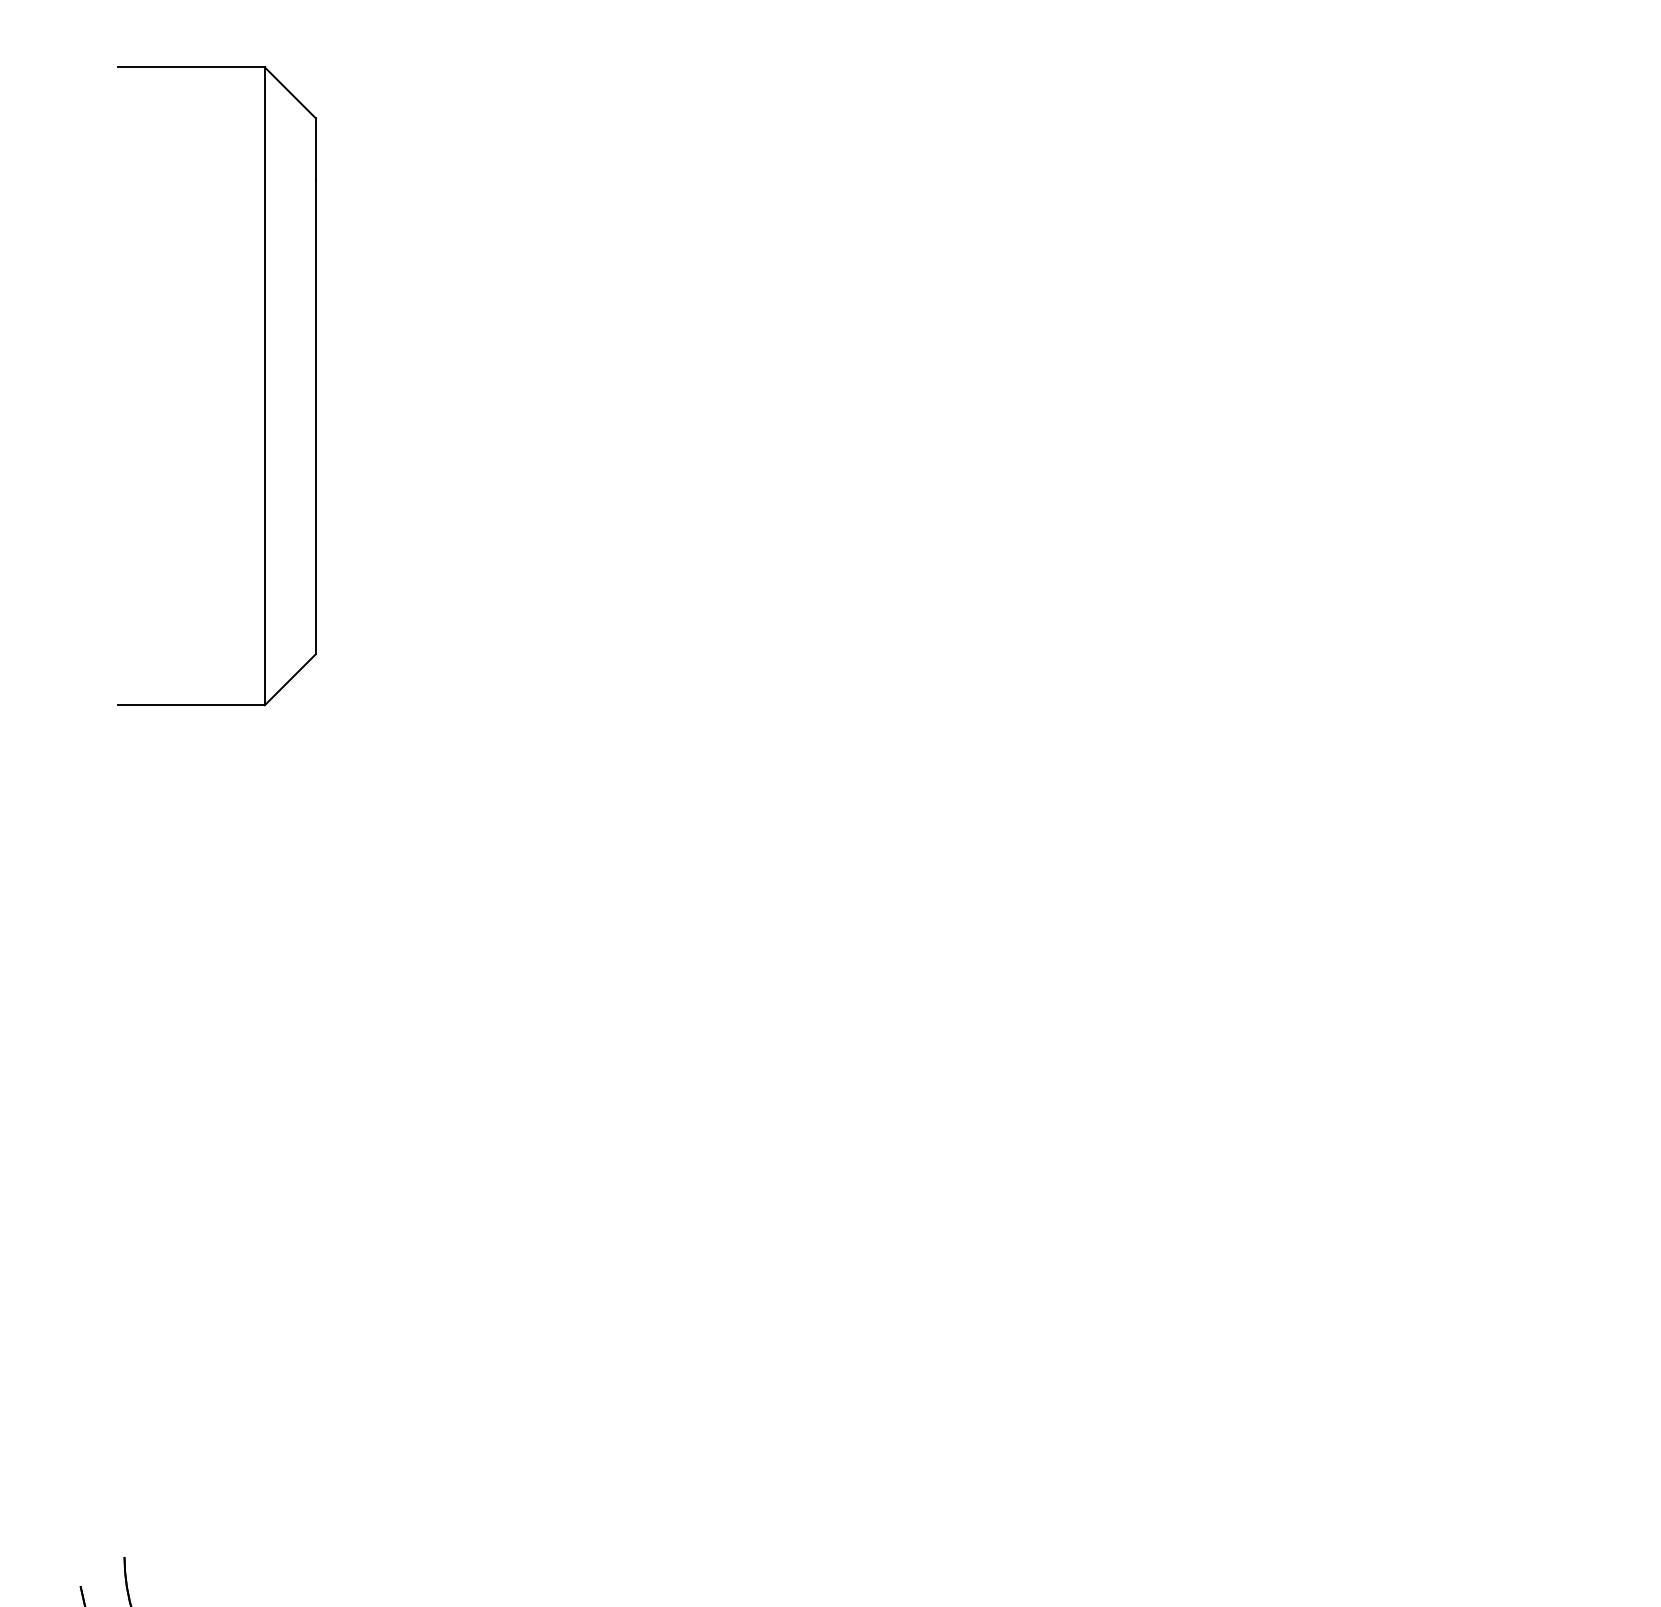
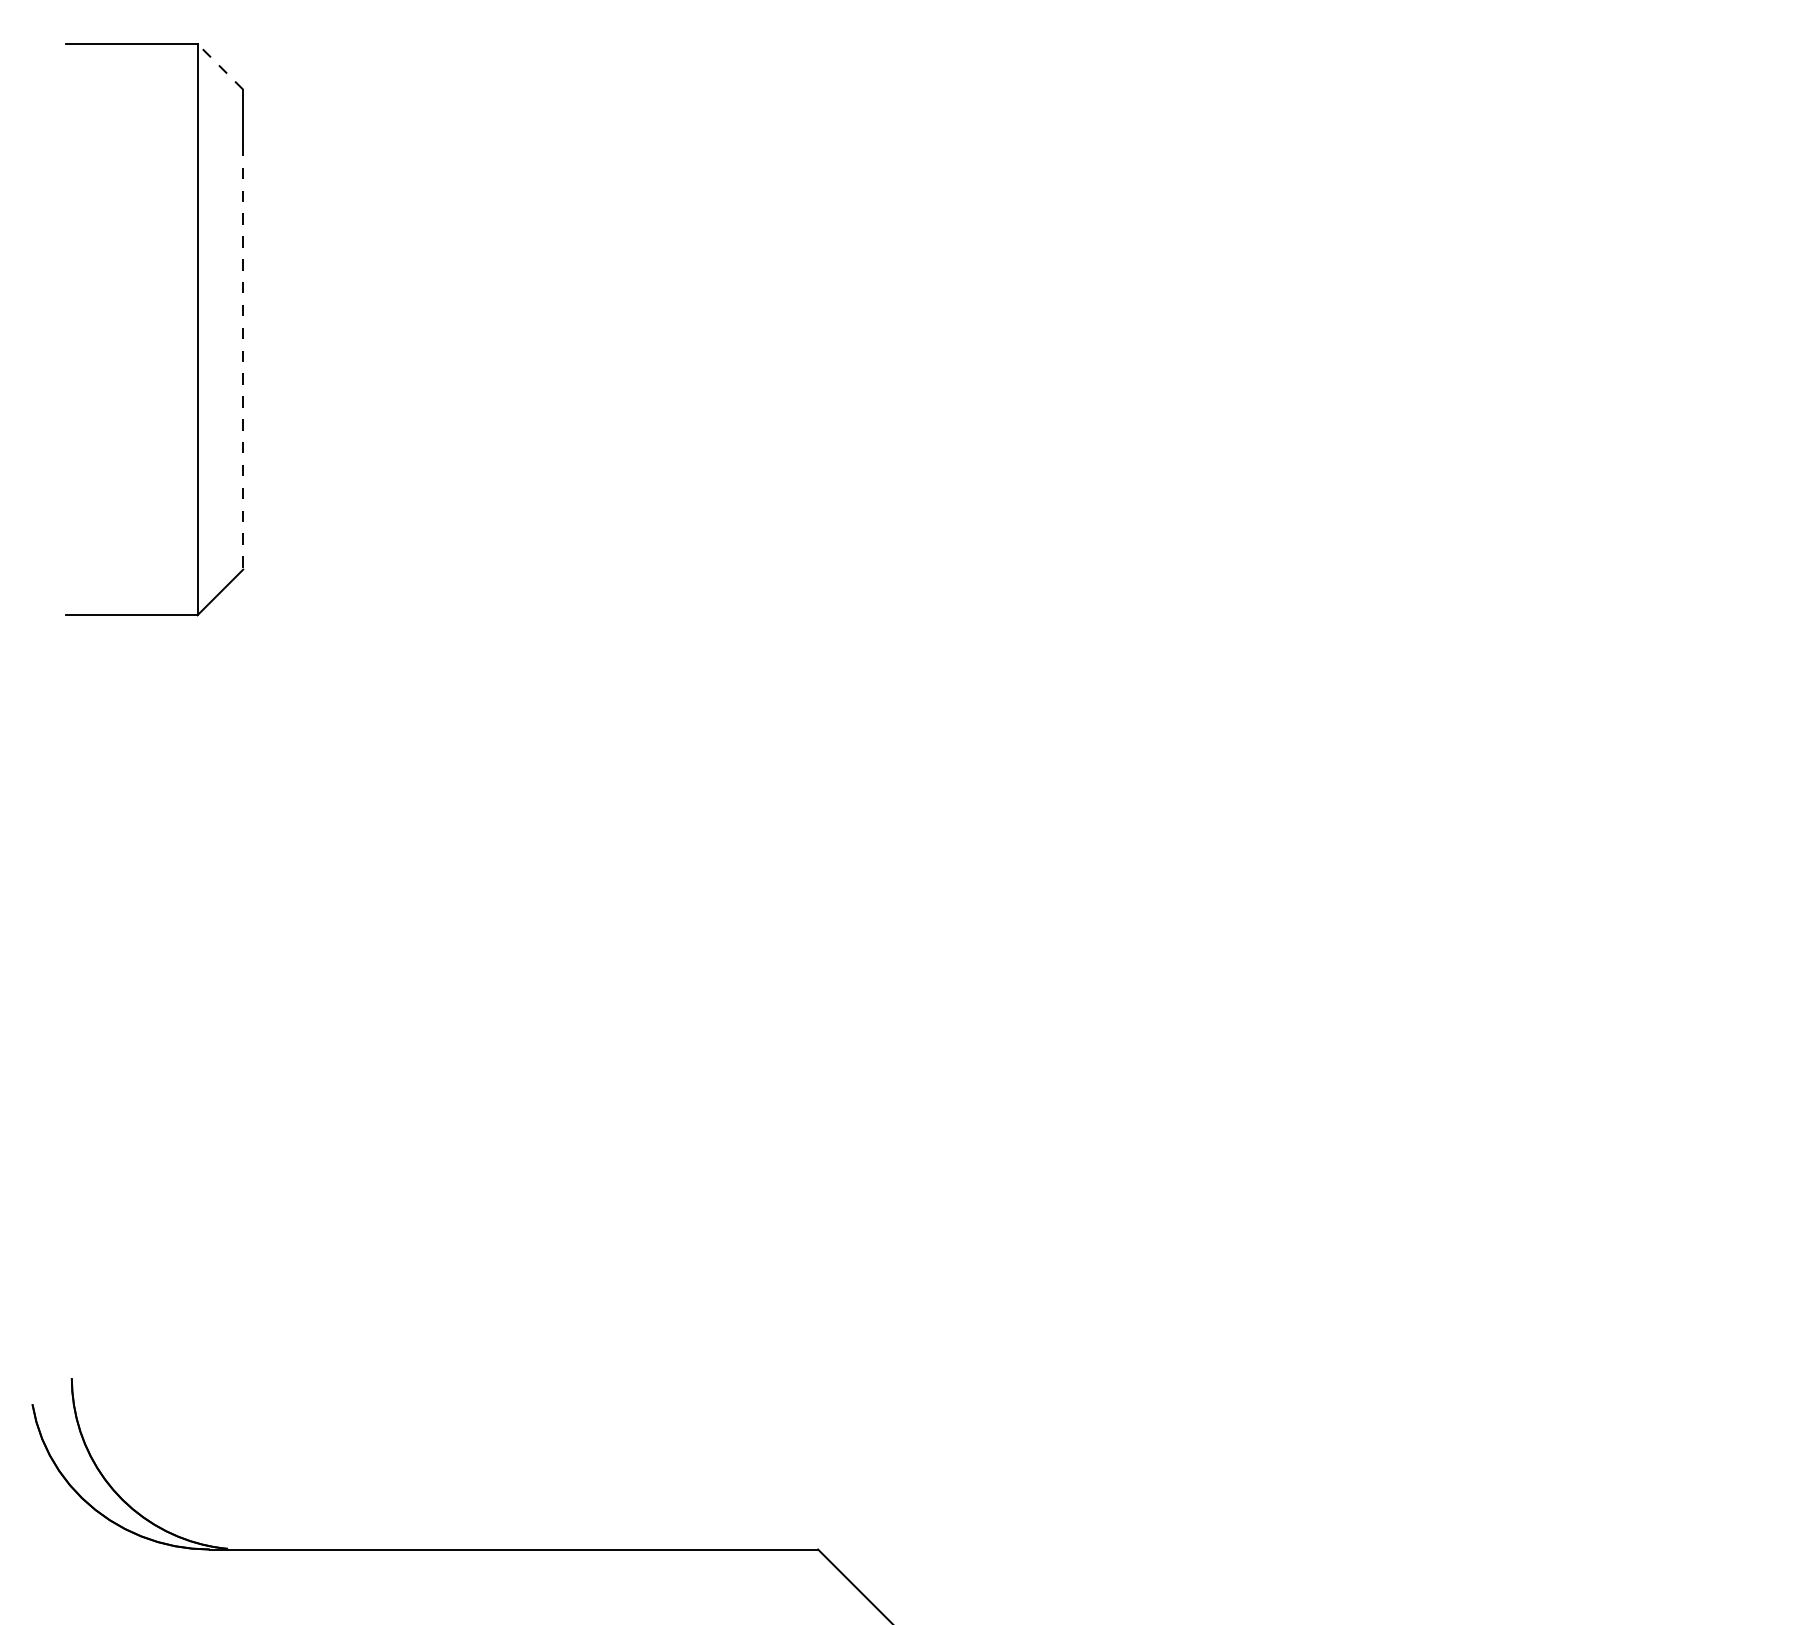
line: (290, 92) -> (220, 66), solid -> dashed
line: (316, 417) -> (243, 357), solid -> dashed

